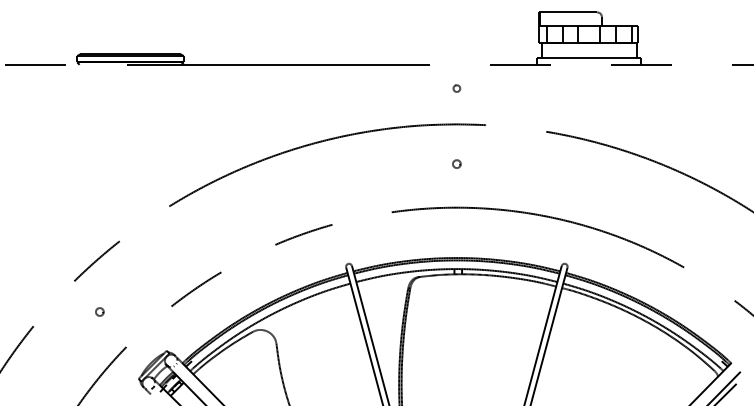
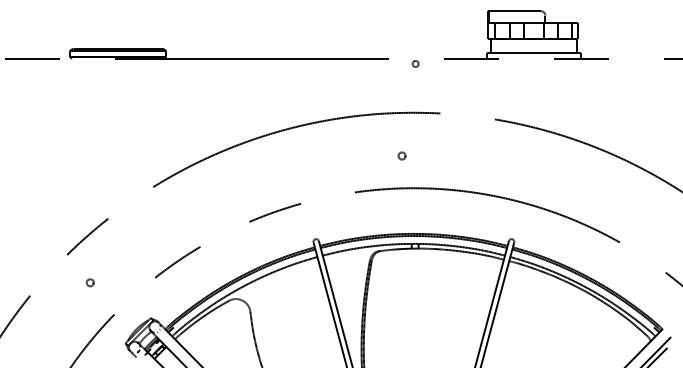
part: (456, 88) -> (415, 63), moved
part: (456, 163) -> (401, 155), moved

